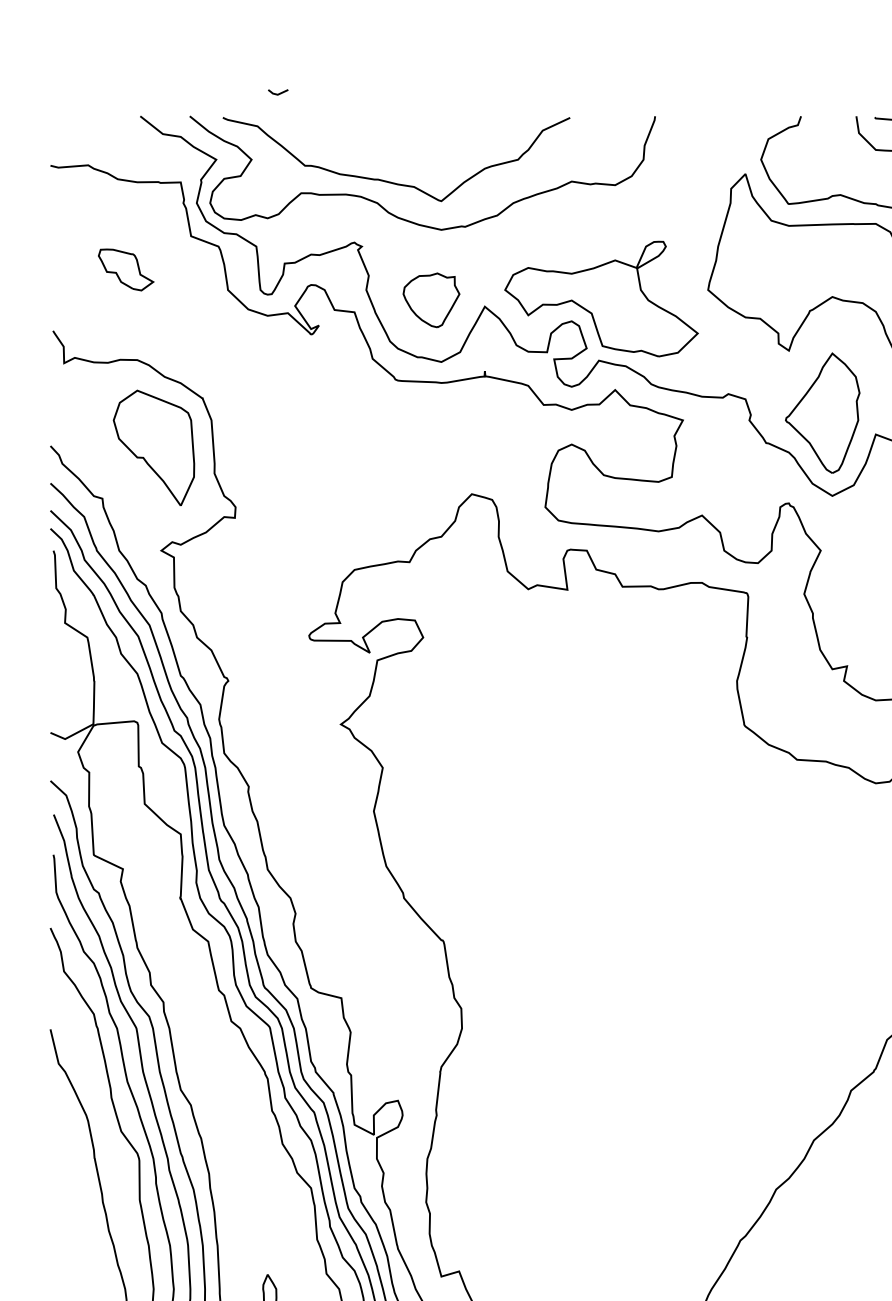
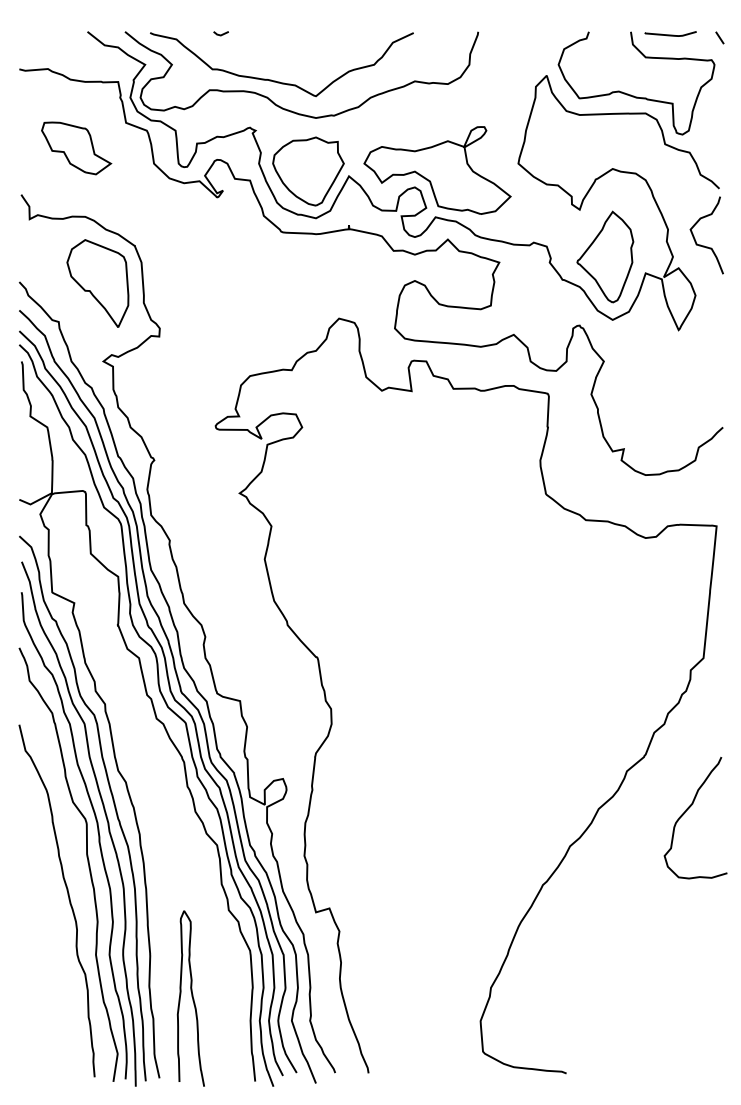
line: (277, 93) -> (220, 34), moved
part: (125, 270) -> (76, 148), size x1.67
part: (431, 300) -> (308, 171), size x1.67

